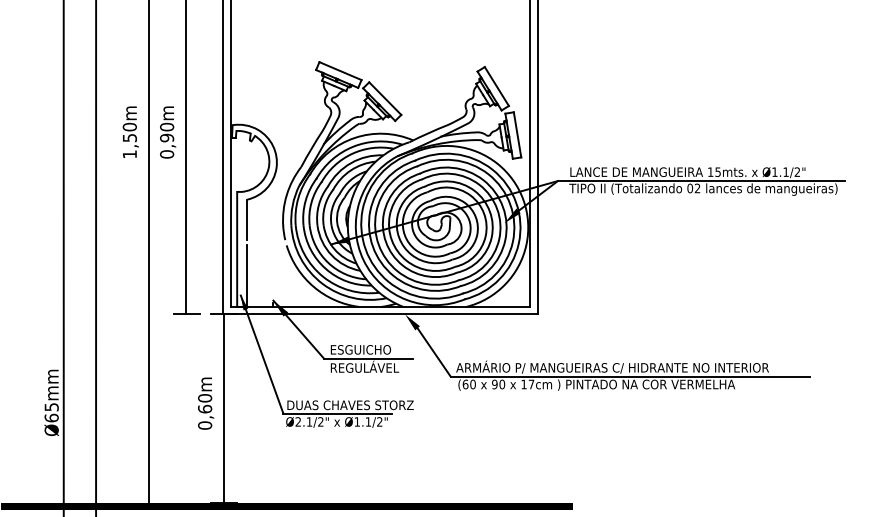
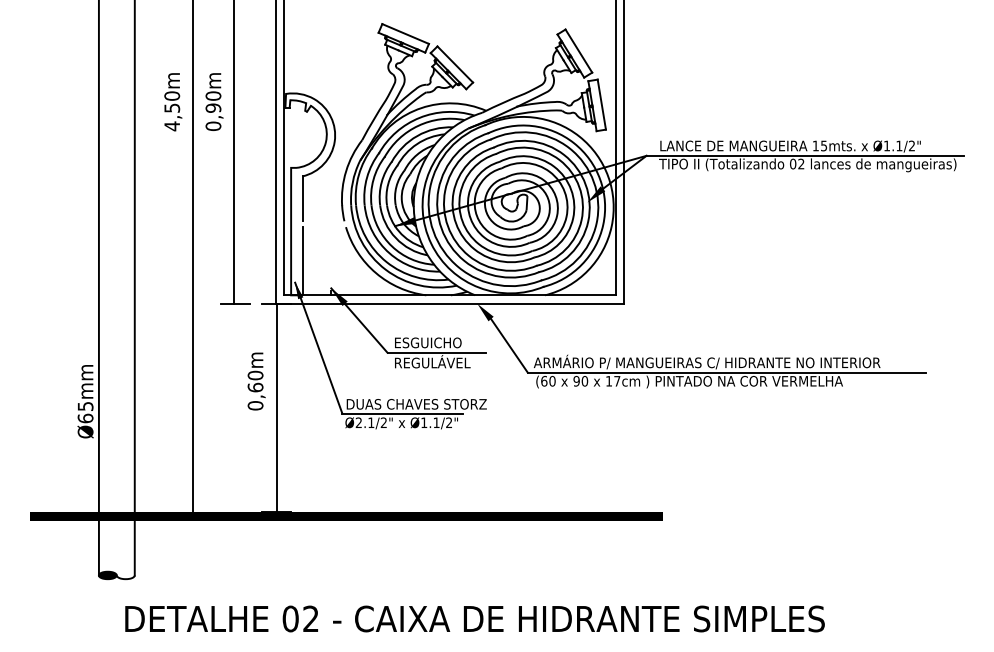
text: (129, 154) -> (171, 126), 1,50m -> 4,50m
text: (205, 403) -> (256, 381), moved

